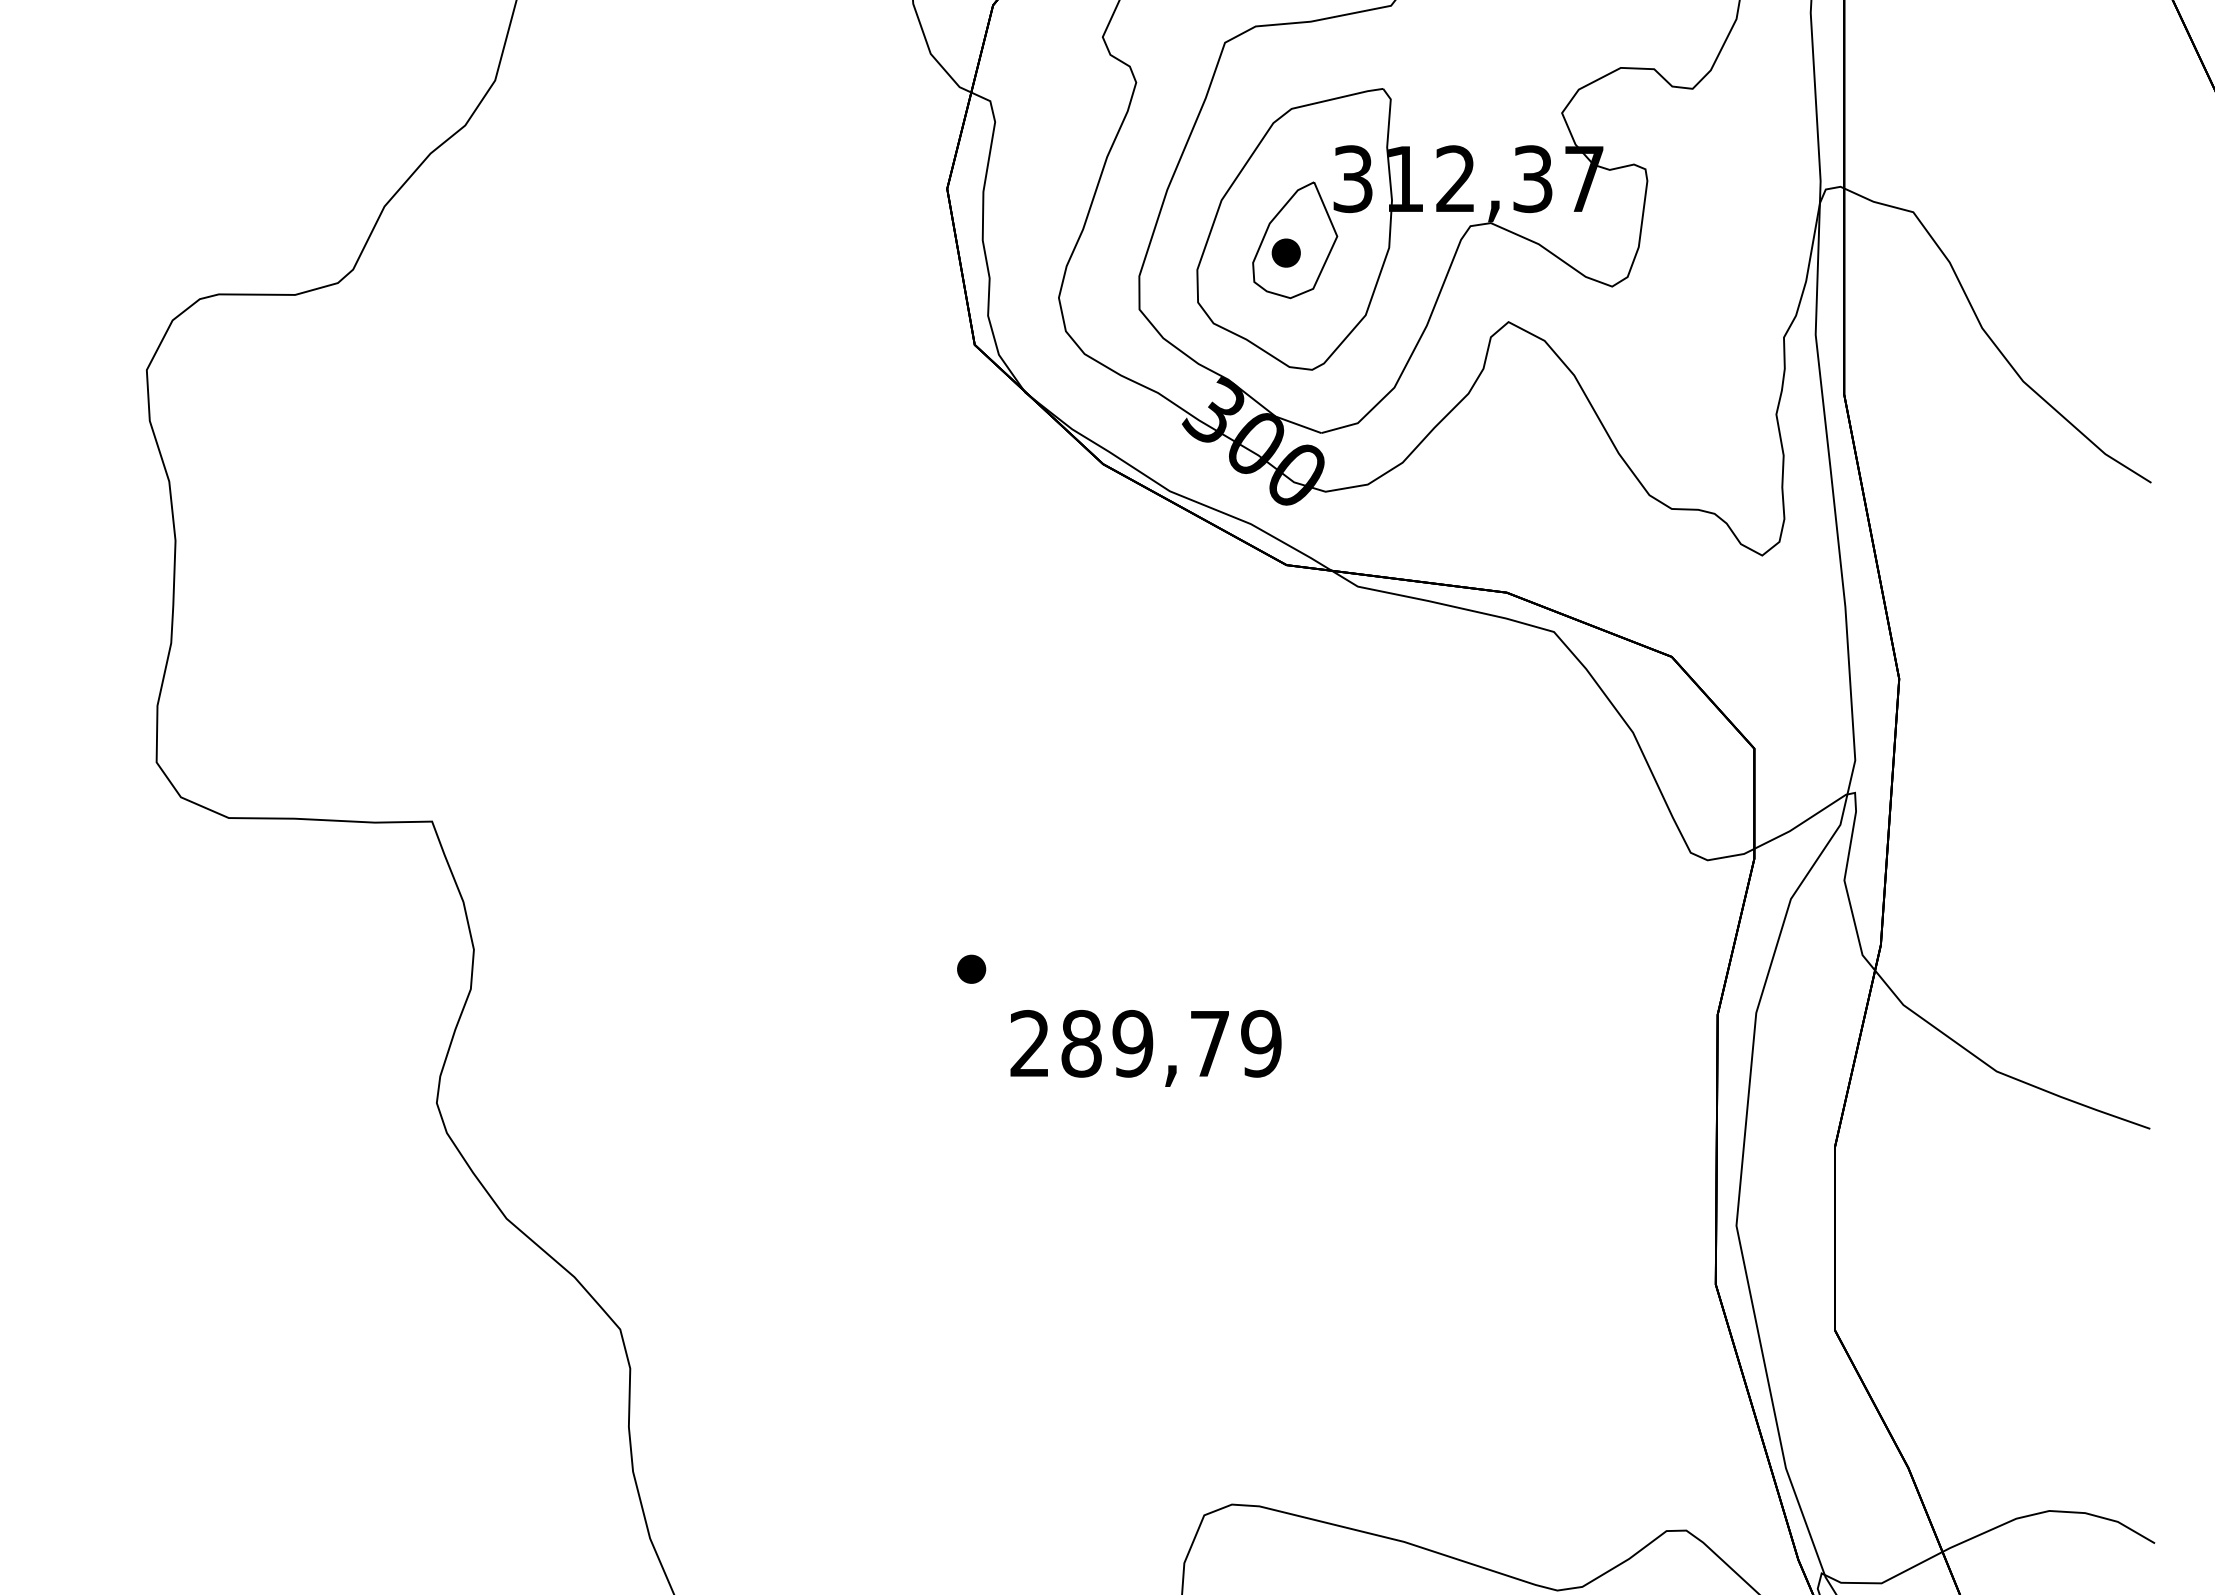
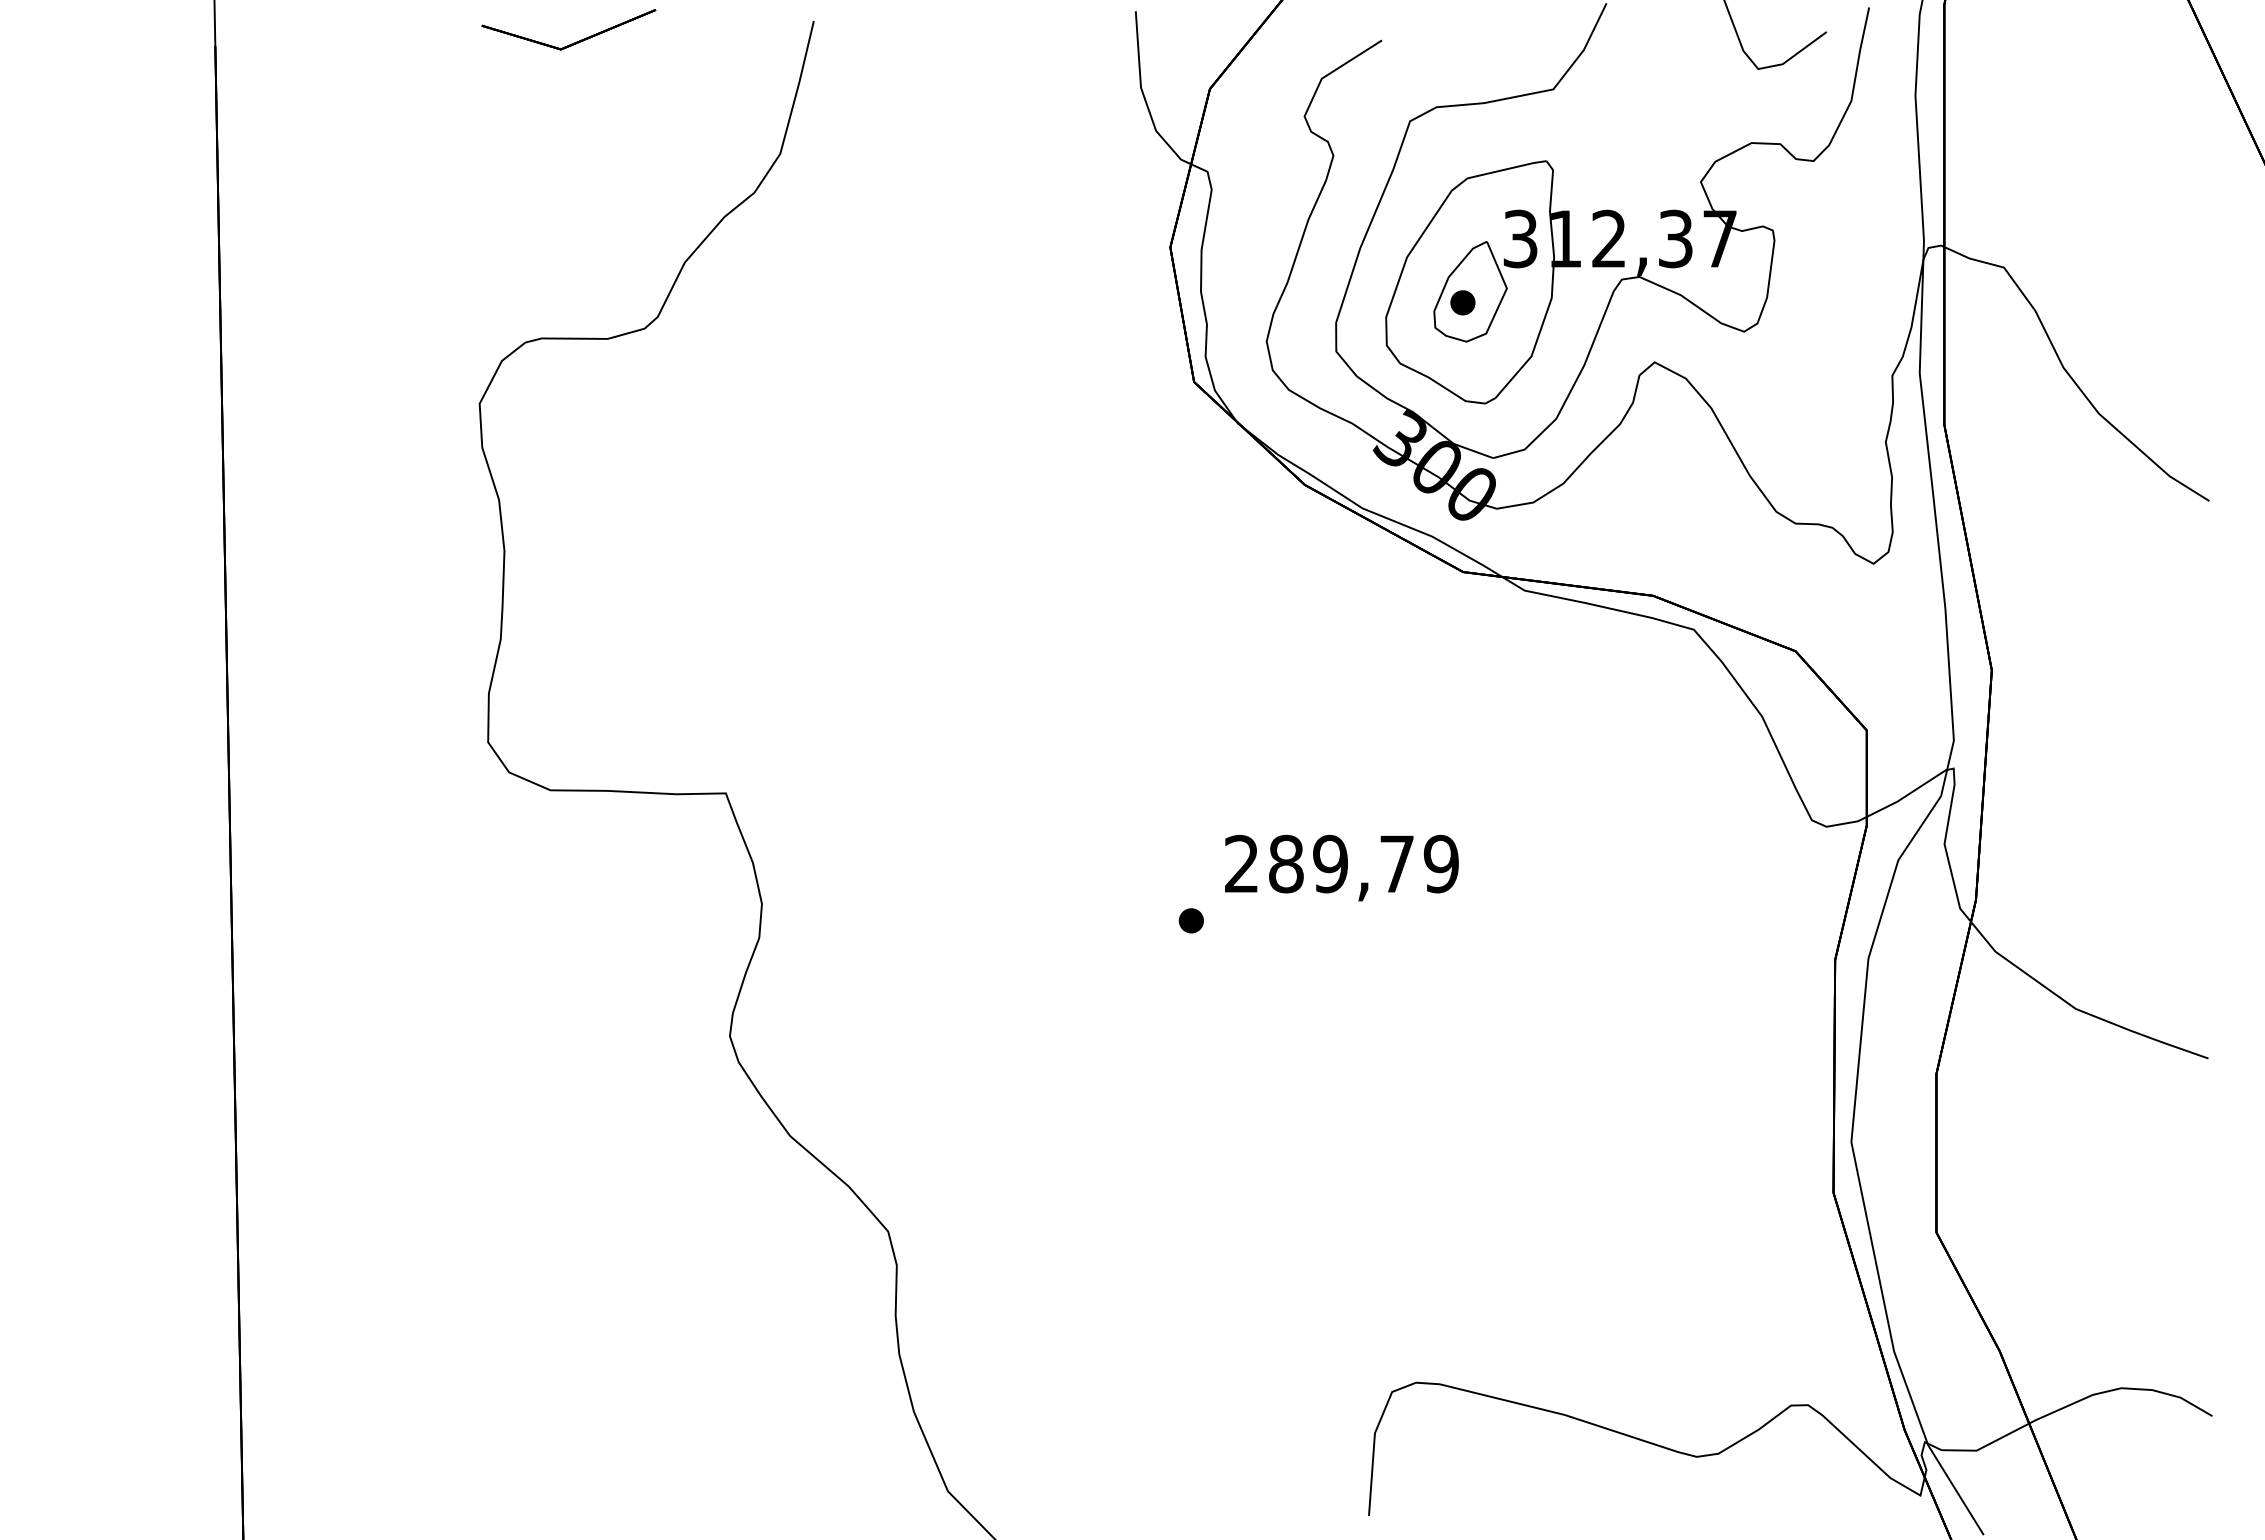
text: (1145, 1047) -> (1341, 867), moved

